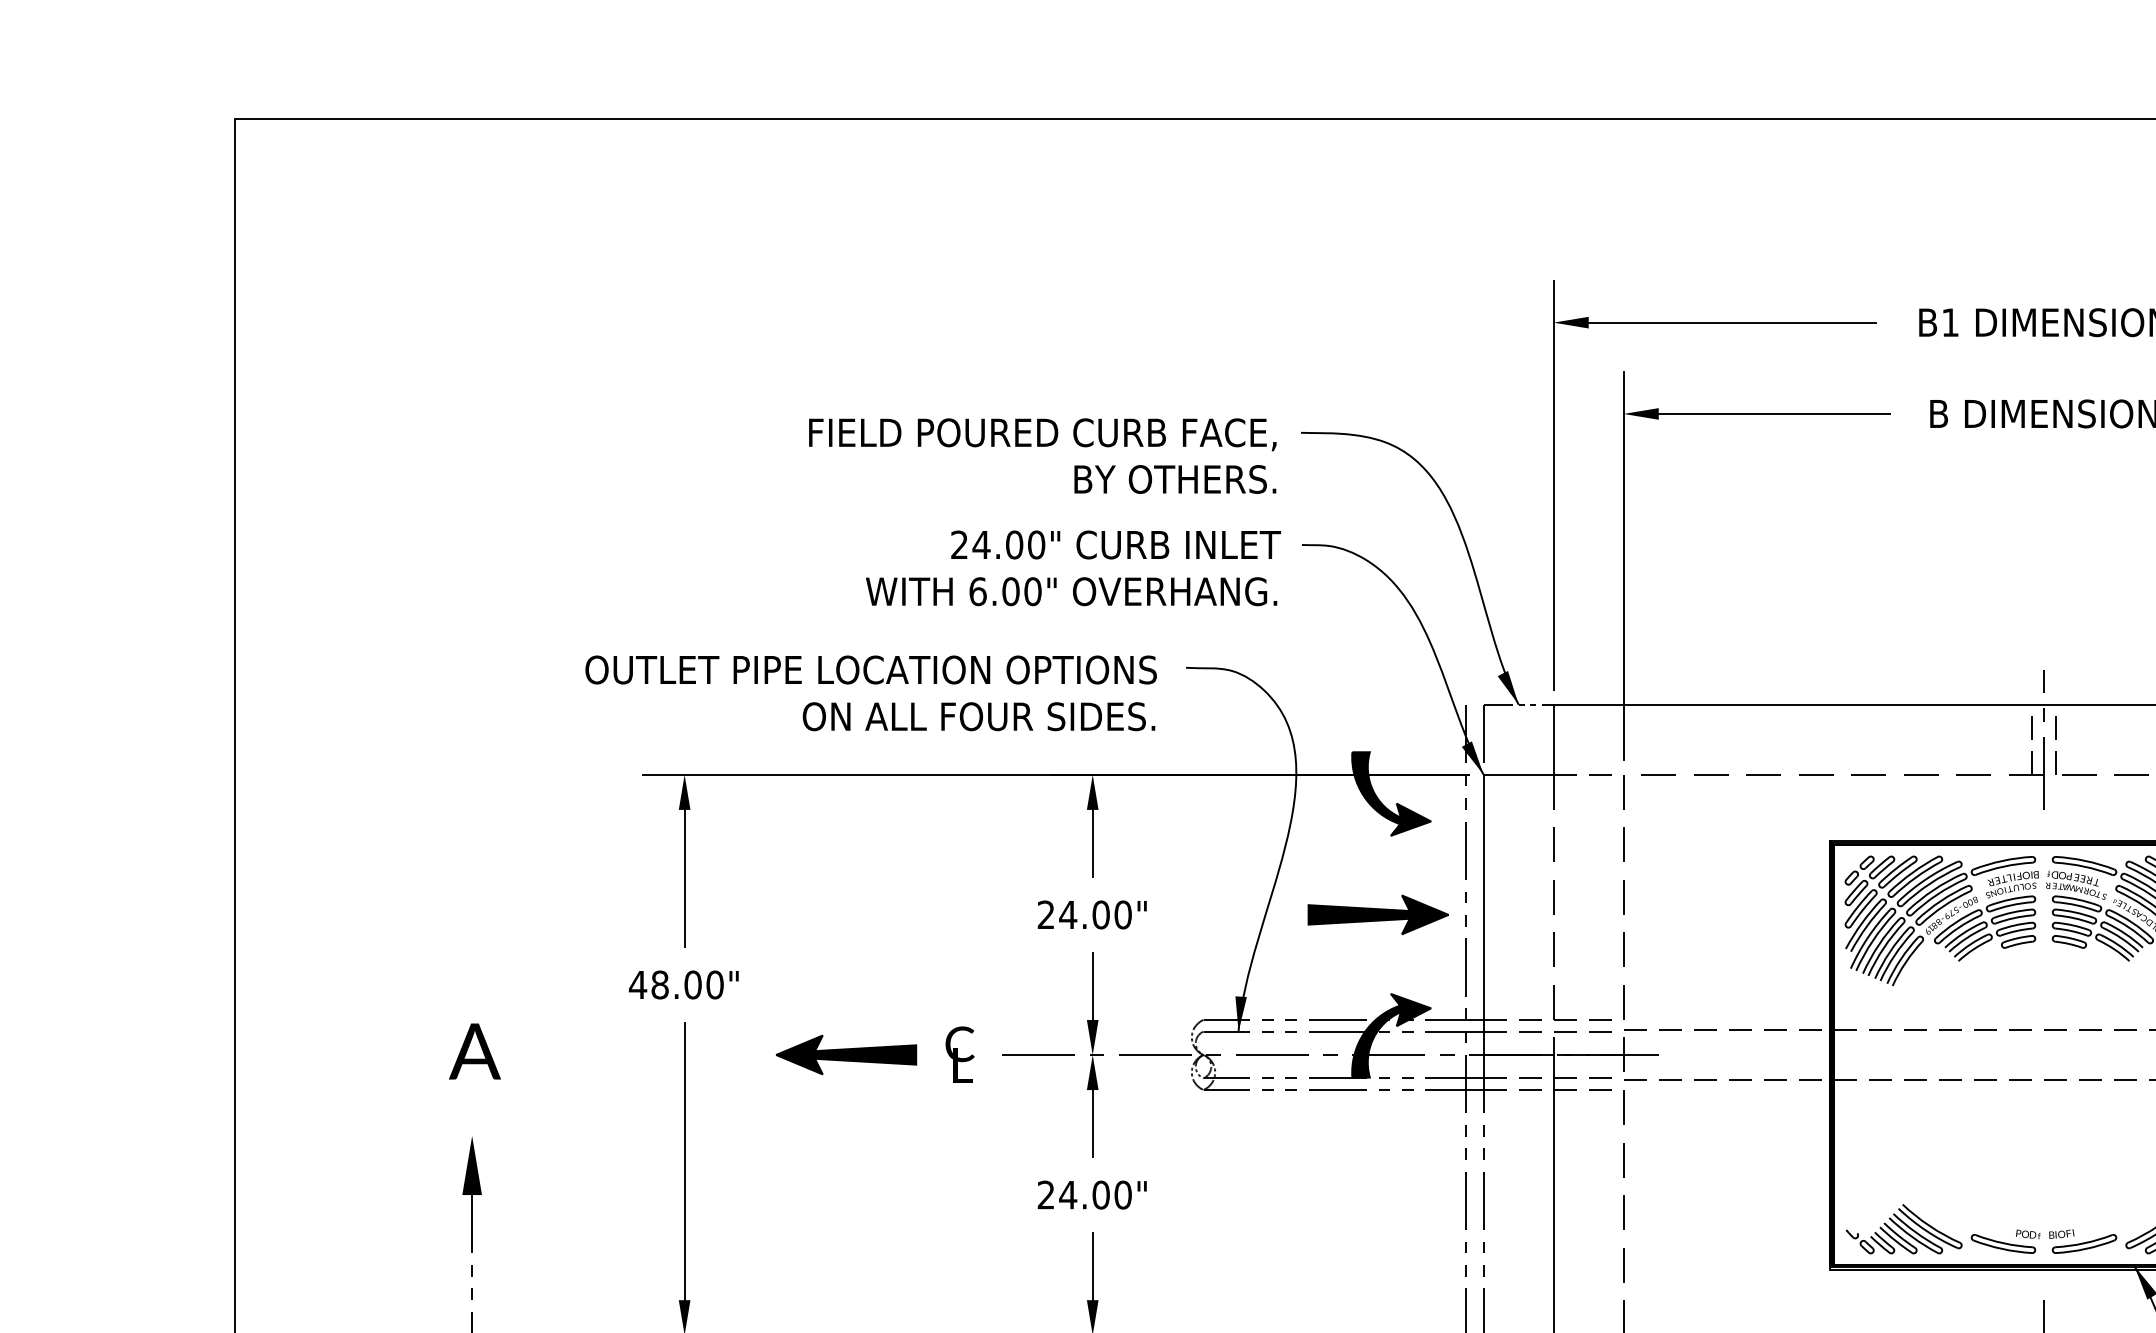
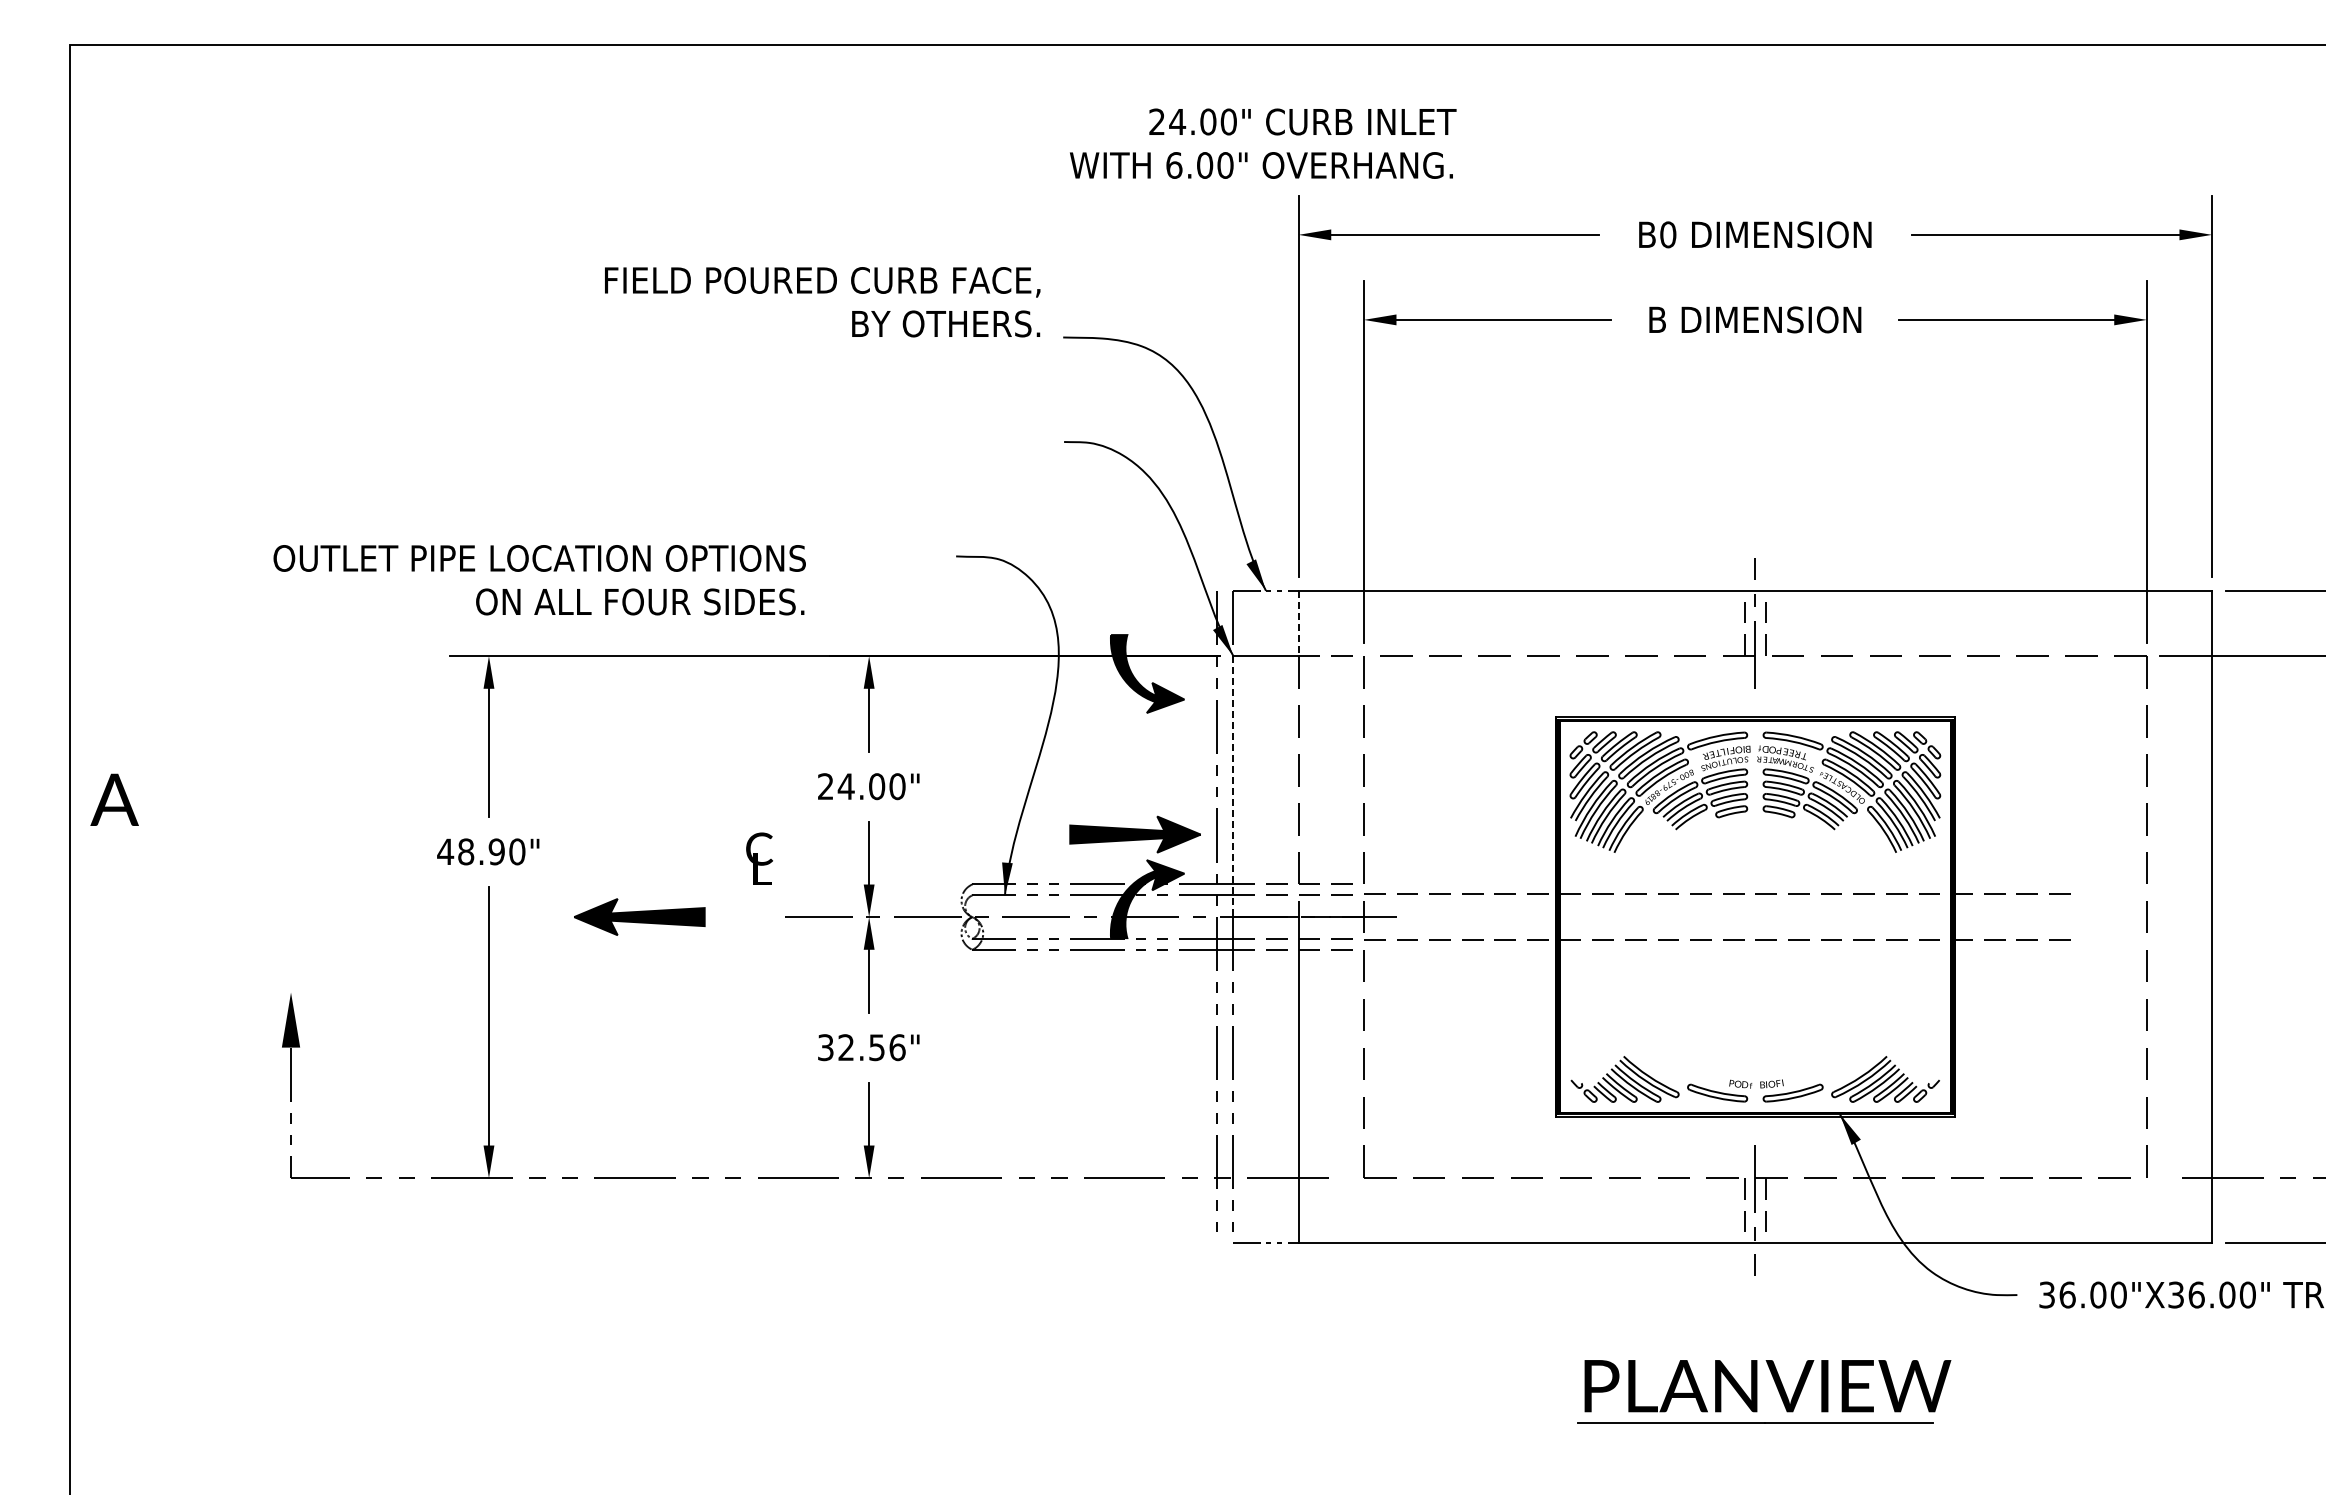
text: (1950, 322) -> (1668, 234), B1 -> B0
text: (1042, 456) -> (822, 302), moved
text: (1073, 568) -> (1263, 143), moved
text: (870, 693) -> (539, 580), moved
line: (1553, 739) -> (1298, 623), solid -> dashed
part: (1377, 914) -> (1134, 834), moved
line: (1483, 915) -> (1233, 787), solid -> dashed
text: (692, 984) -> (496, 851), 48.00" -> 48.90"
text: (474, 1051) -> (114, 799), moved
text: (959, 1054) -> (759, 858), moved
text: (1084, 1194) -> (861, 1047), 24.00" -> 32.56"

